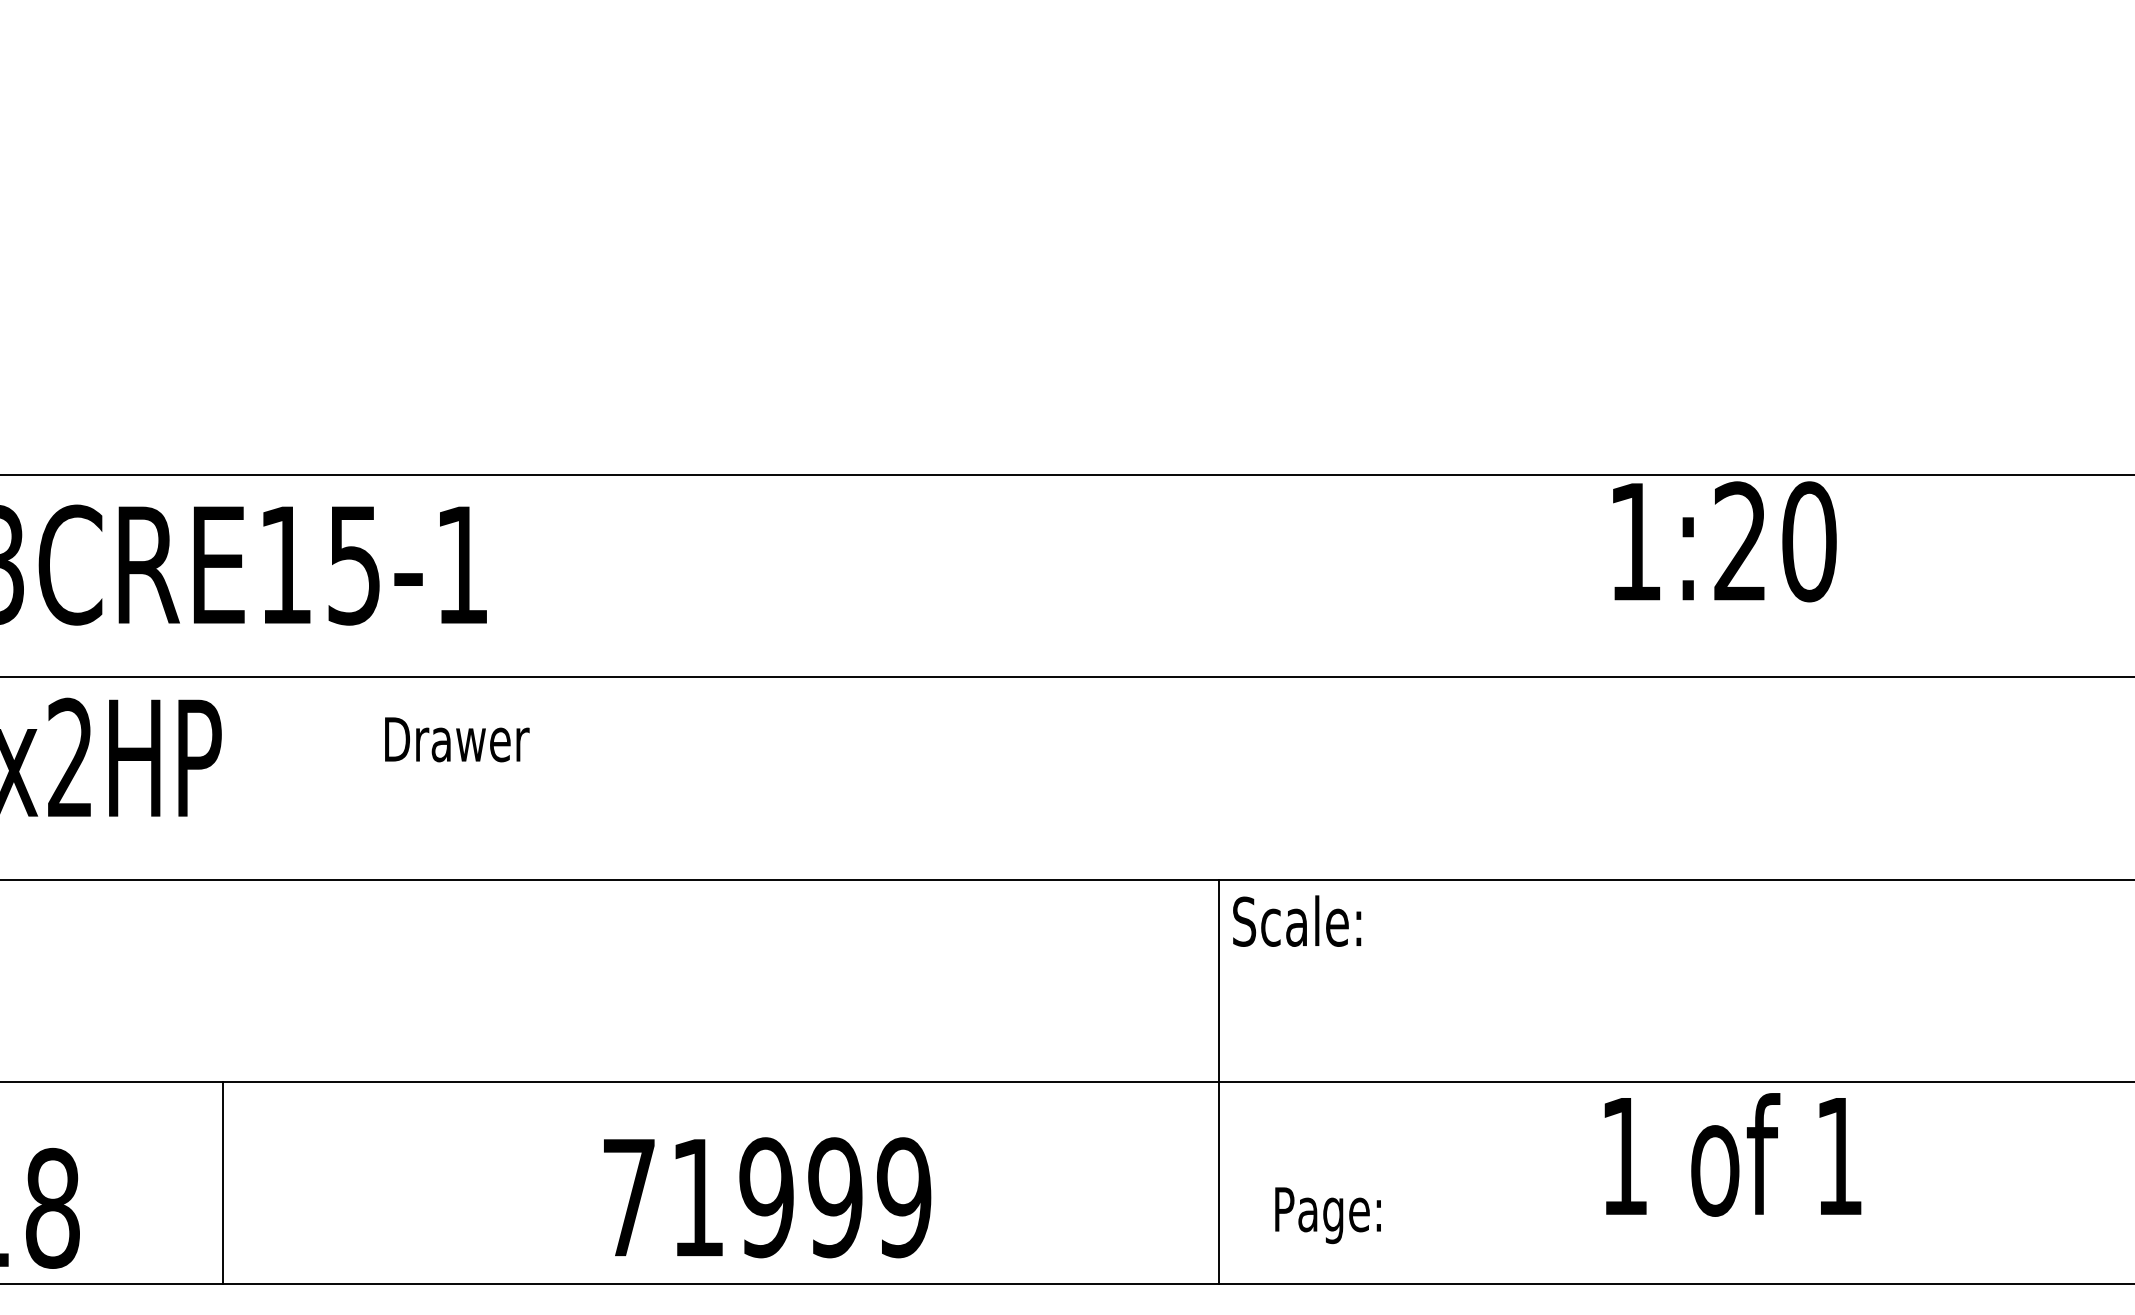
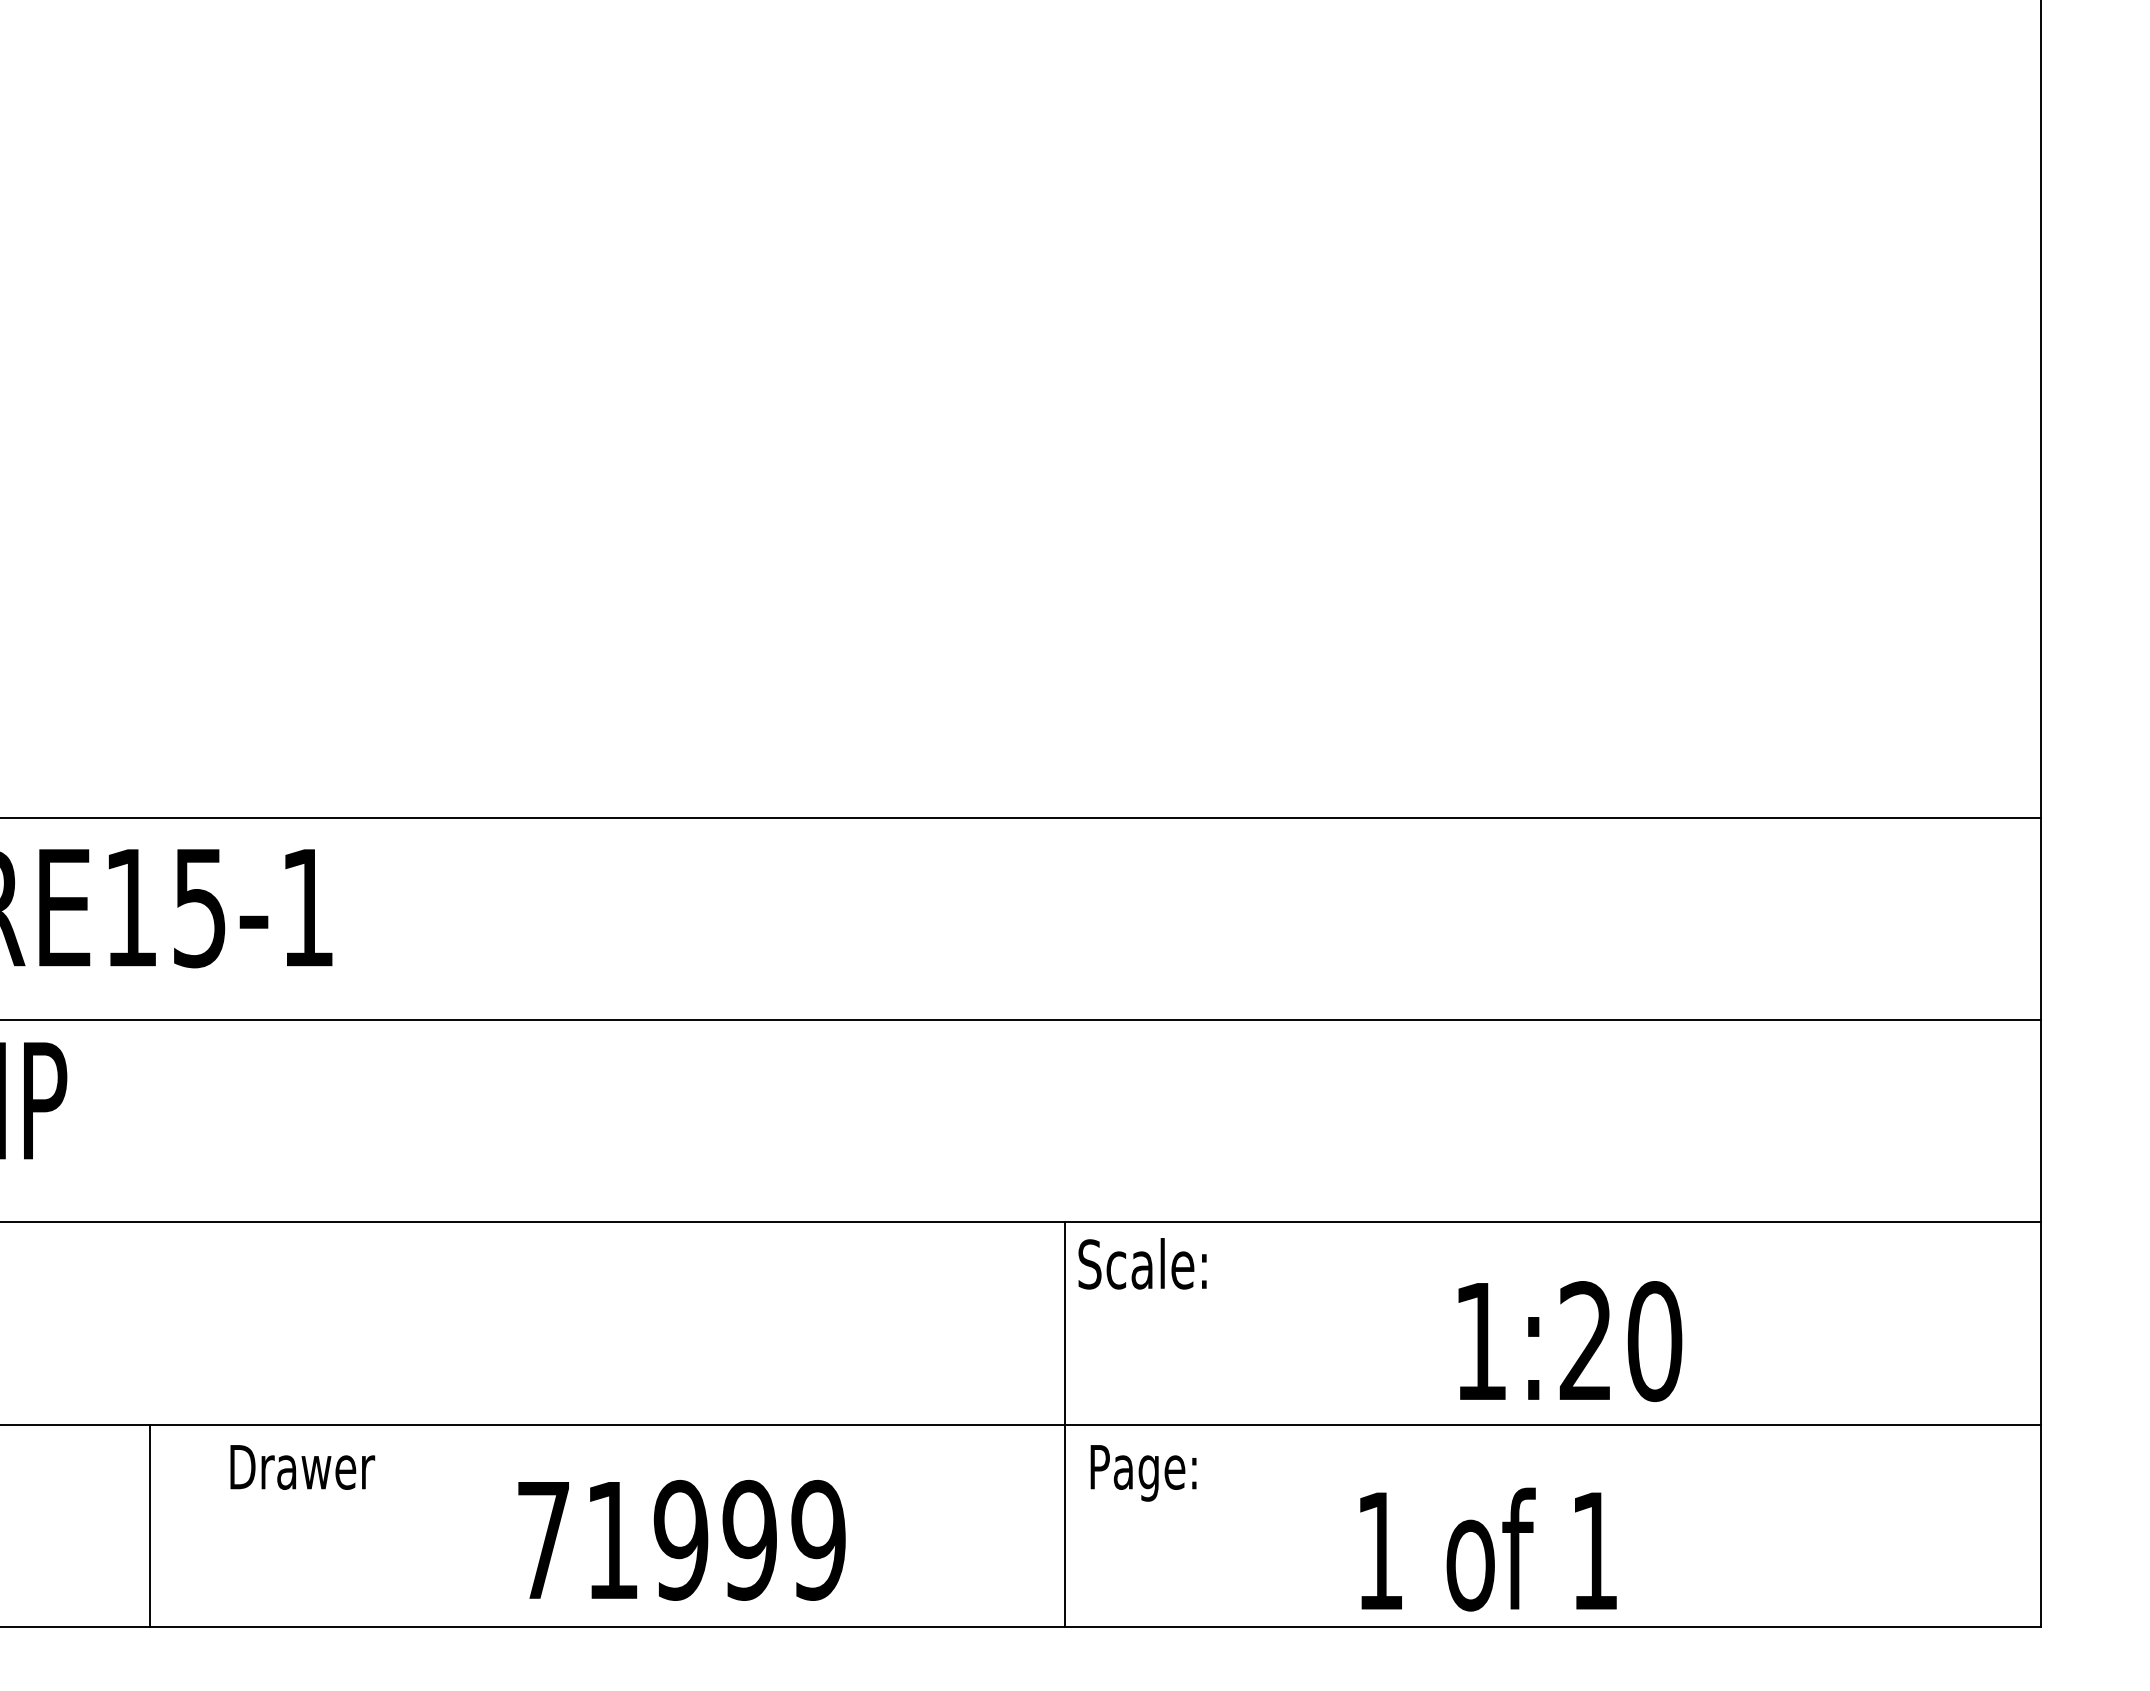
text: (1725, 541) -> (1570, 1341), moved
text: (457, 739) -> (302, 1467), moved
text: (1733, 1154) -> (1488, 1549), moved
line: (223, 1182) -> (149, 1525), moved
text: (767, 1197) -> (681, 1540), moved
text: (1328, 1215) -> (1143, 1473), moved

